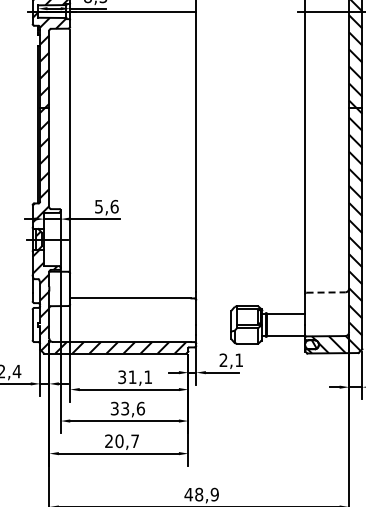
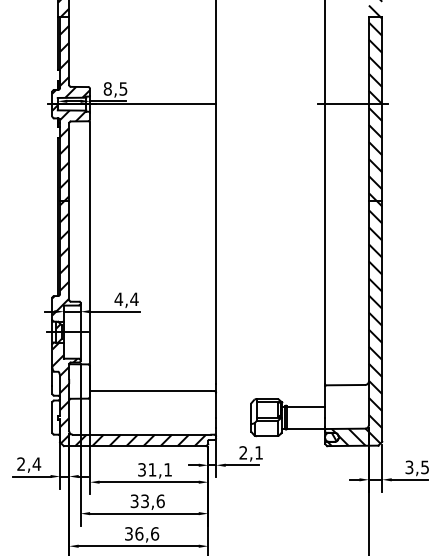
text: (106, 206) -> (126, 299), 5,6 -> 4,4
line: (326, 292) -> (346, 385), dashed -> solid
text: (122, 440) -> (142, 533), 20,7 -> 36,6

